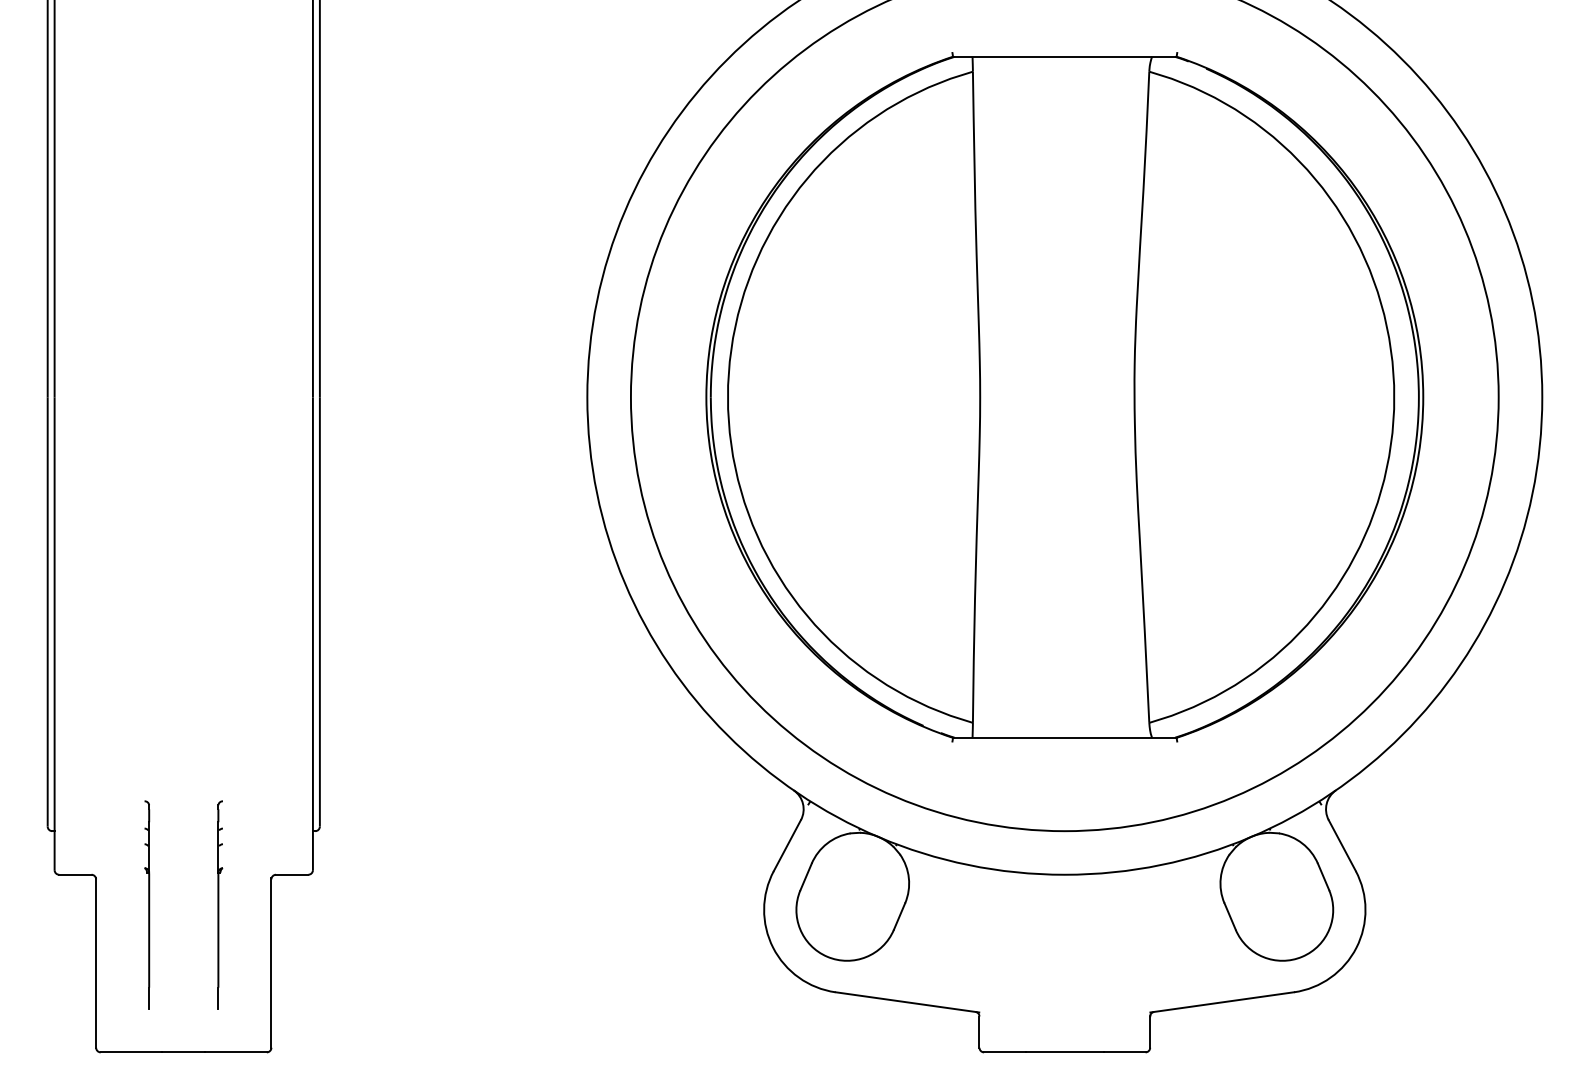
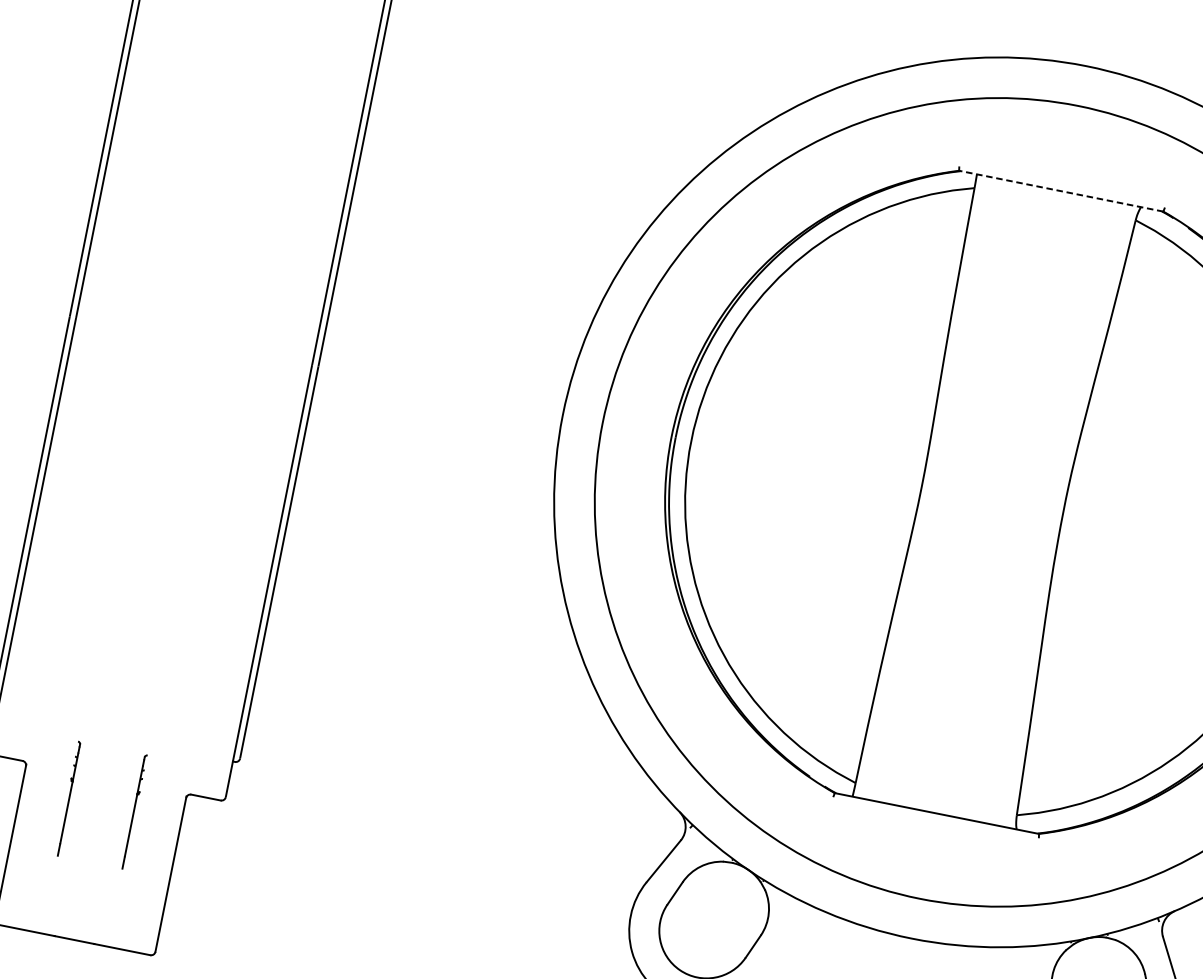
line: (1064, 56) -> (1061, 190), solid -> dashed
part: (147, 904) -> (68, 798), size x0.6
part: (220, 904) -> (135, 811), size x0.6

